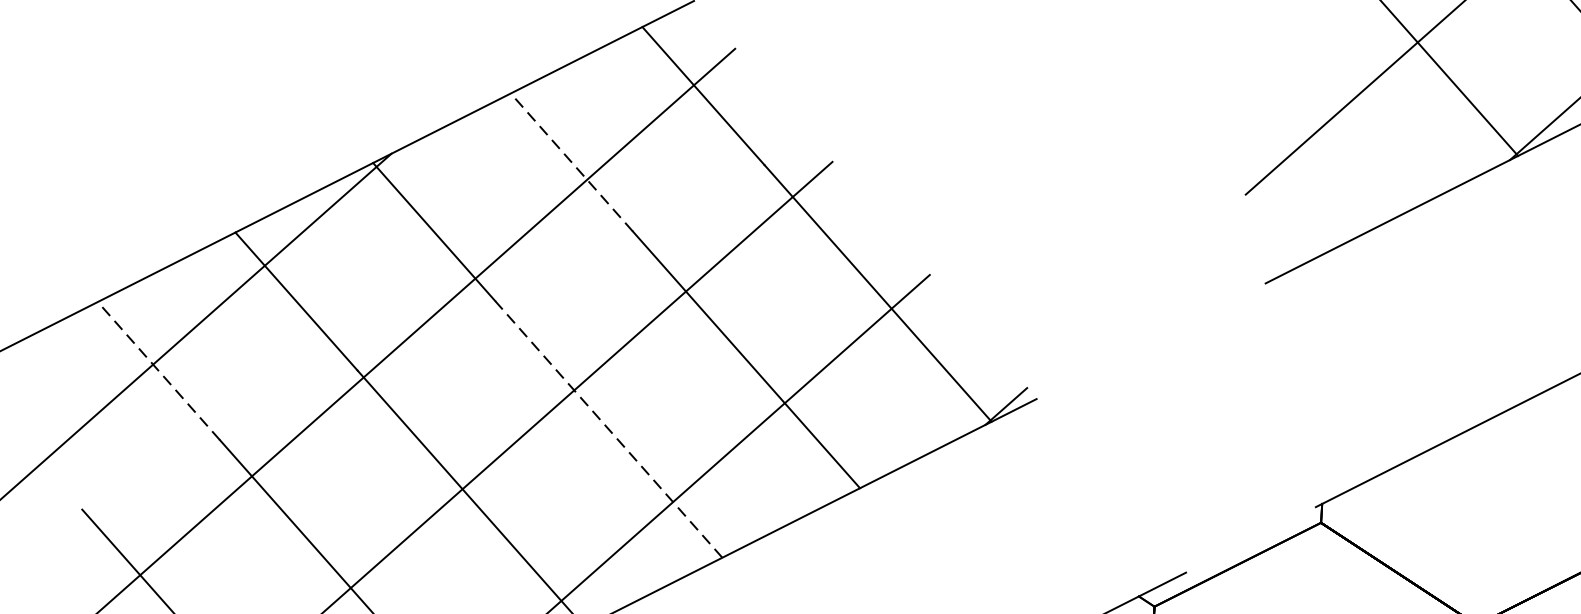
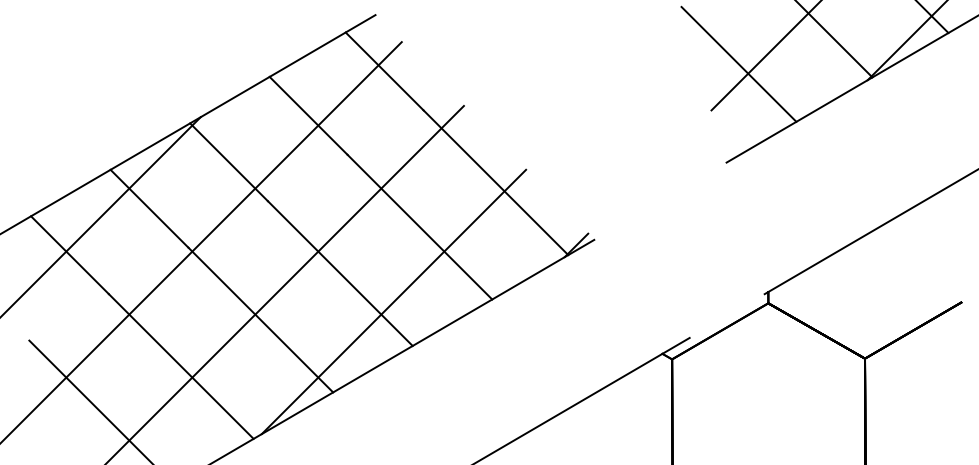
line: (1295, 118) -> (738, 63), added
line: (571, 161) -> (308, 115), dashed -> solid
line: (158, 369) -> (69, 254), dashed -> solid
line: (607, 429) -> (339, 273), dashed -> solid

